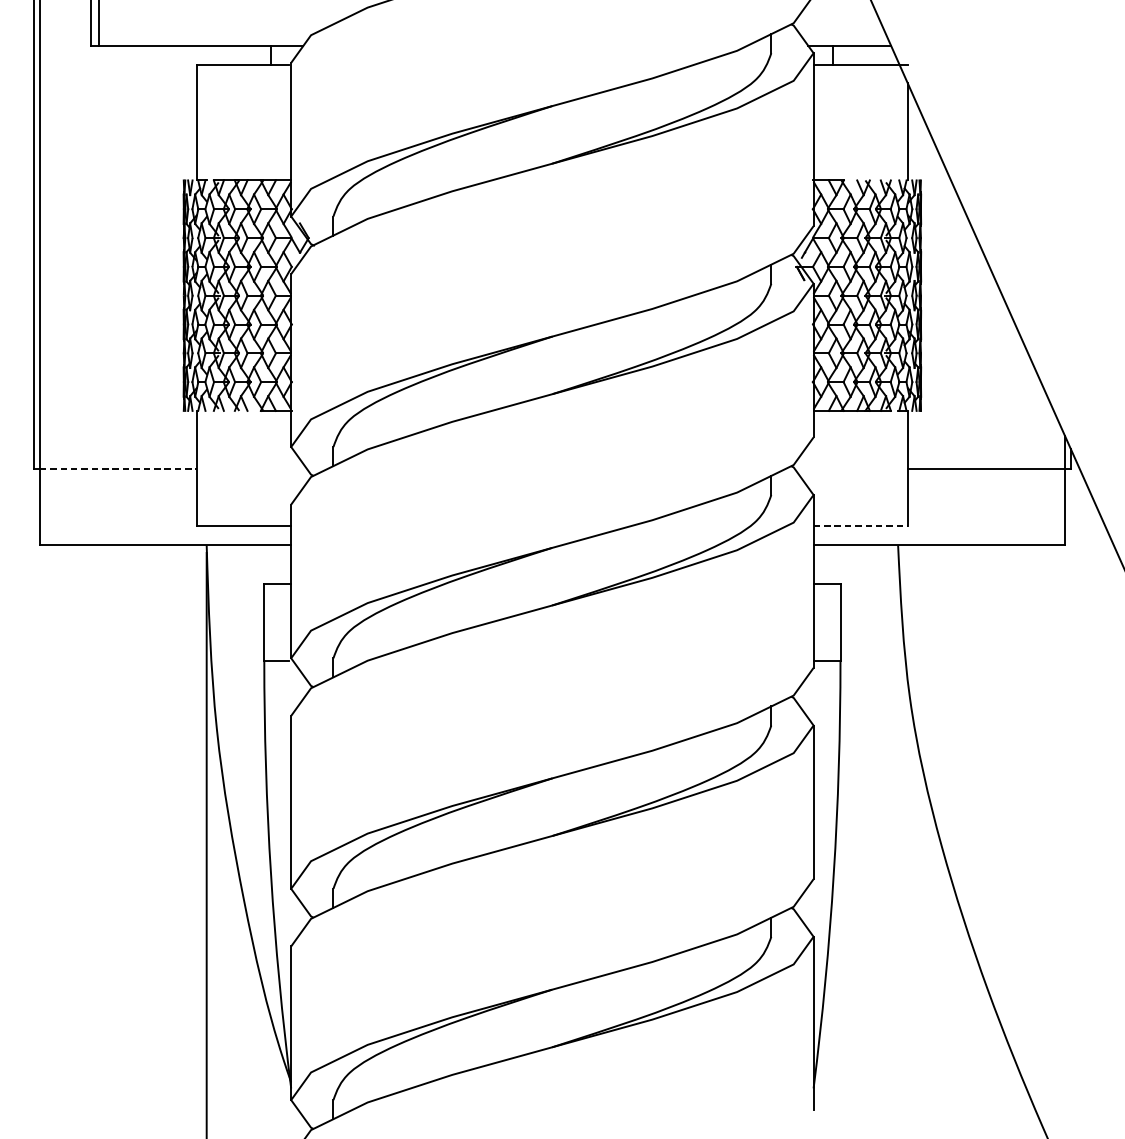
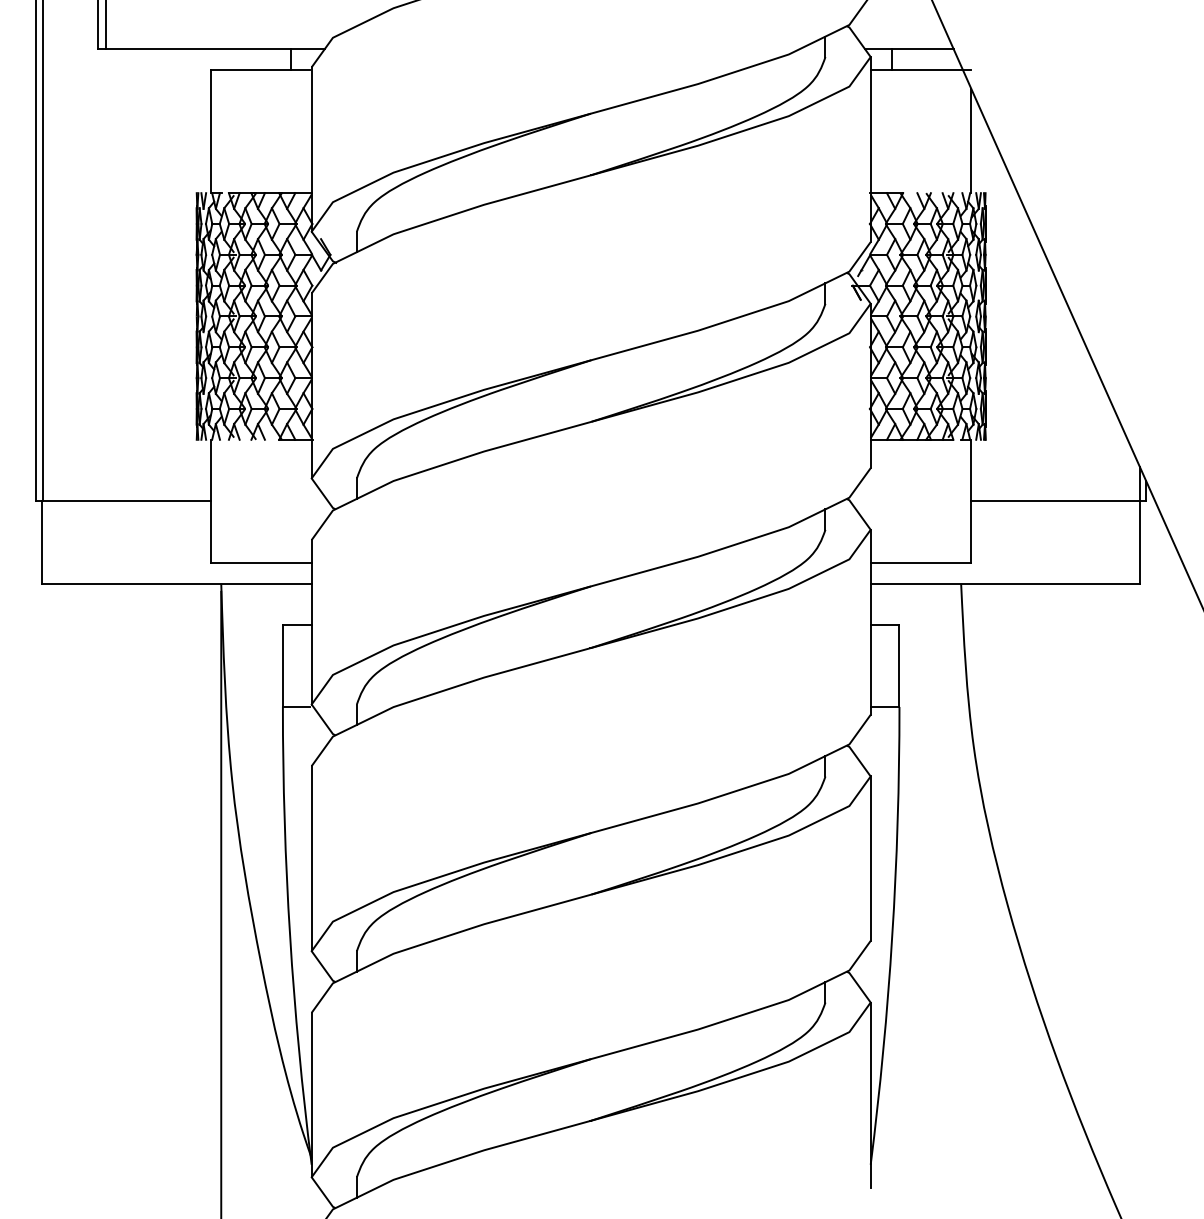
line: (119, 468) -> (127, 501), dashed -> solid
line: (861, 526) -> (921, 563), dashed -> solid

